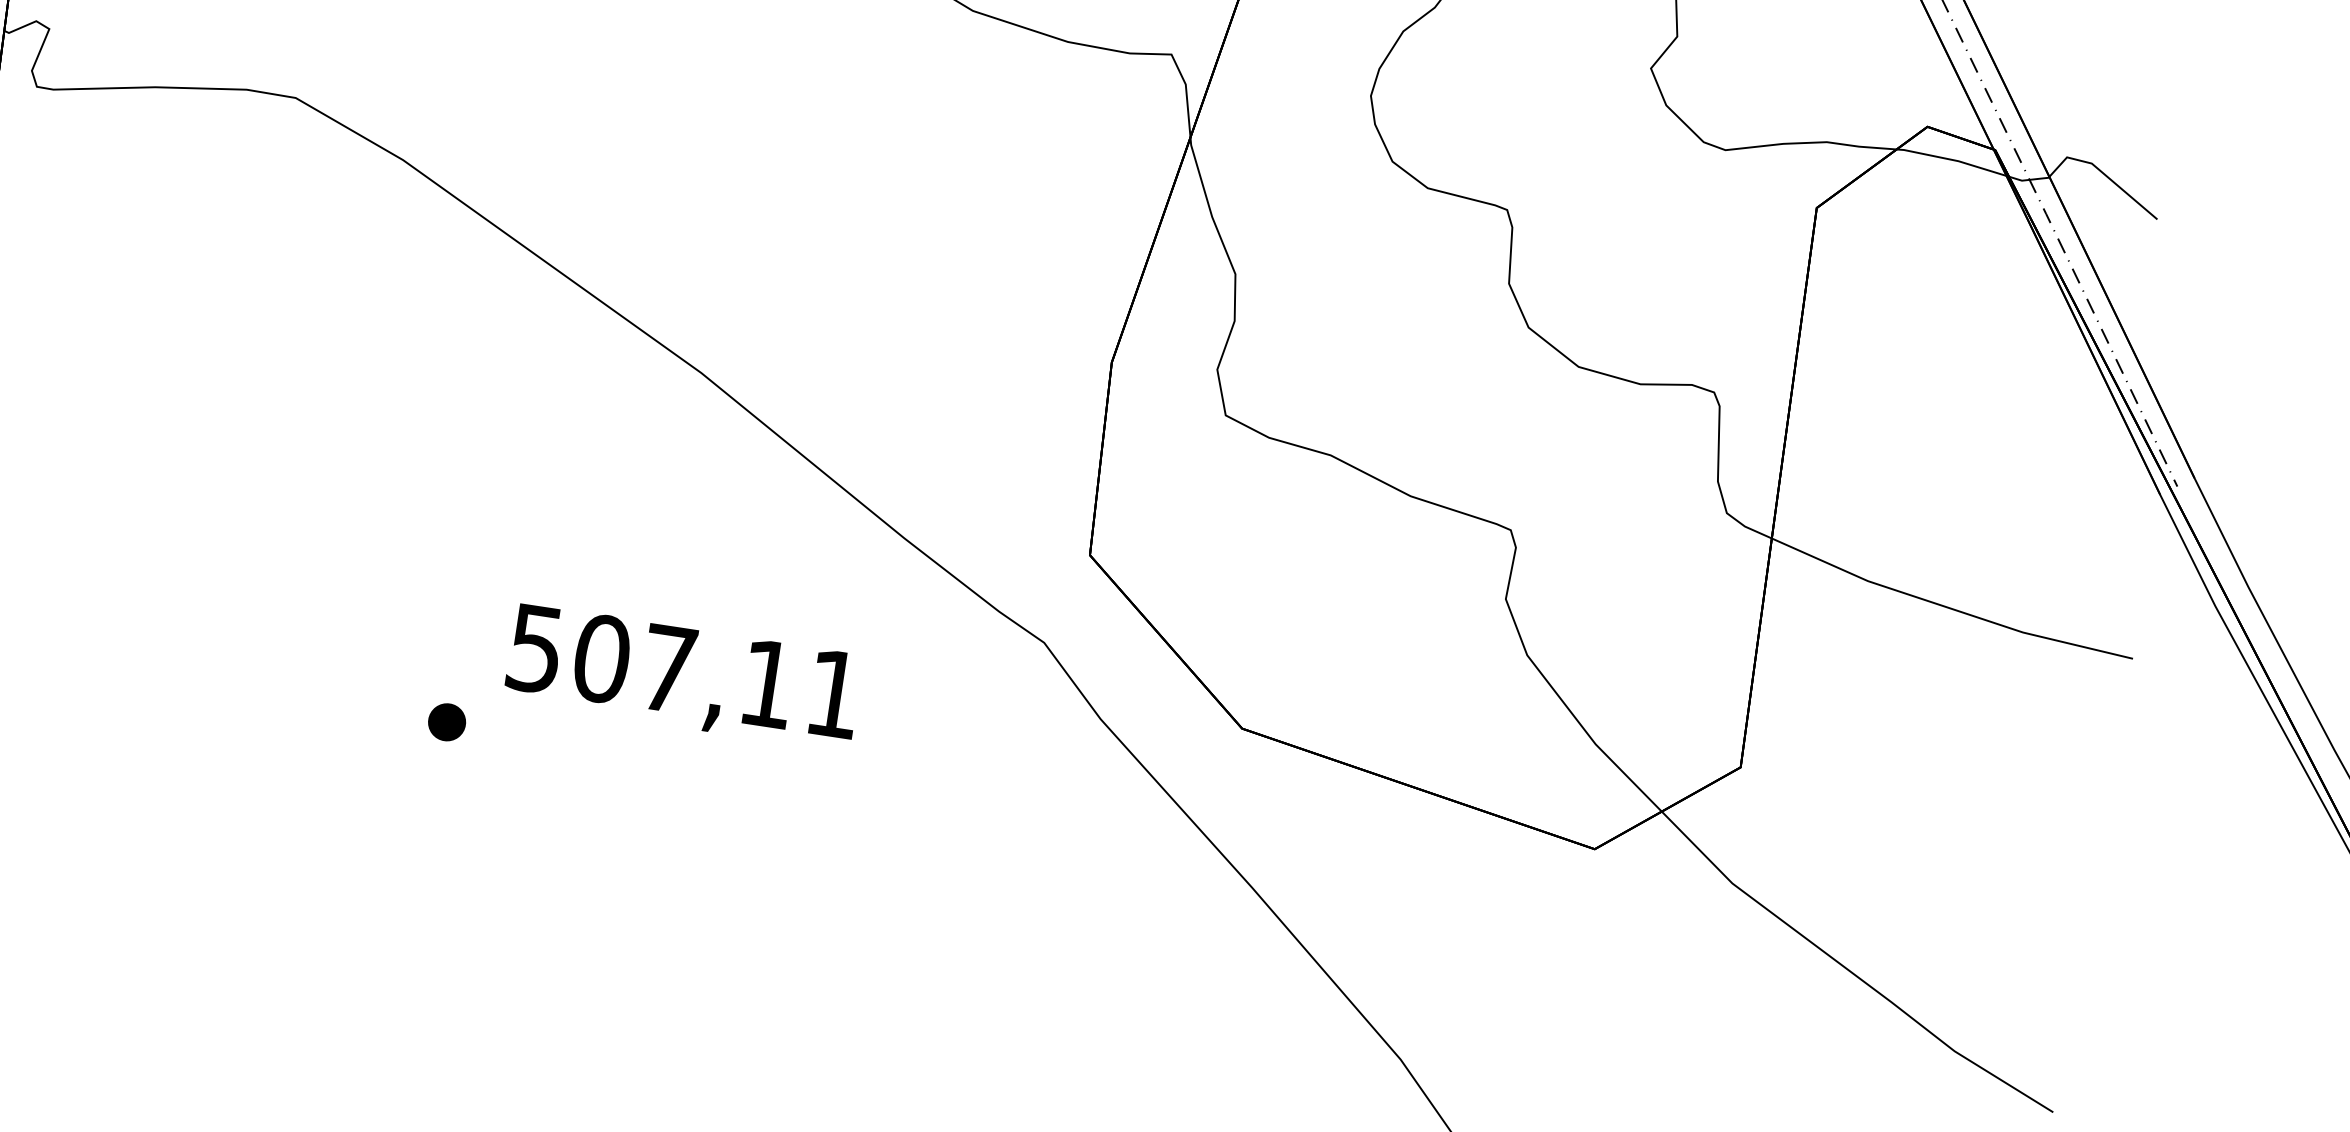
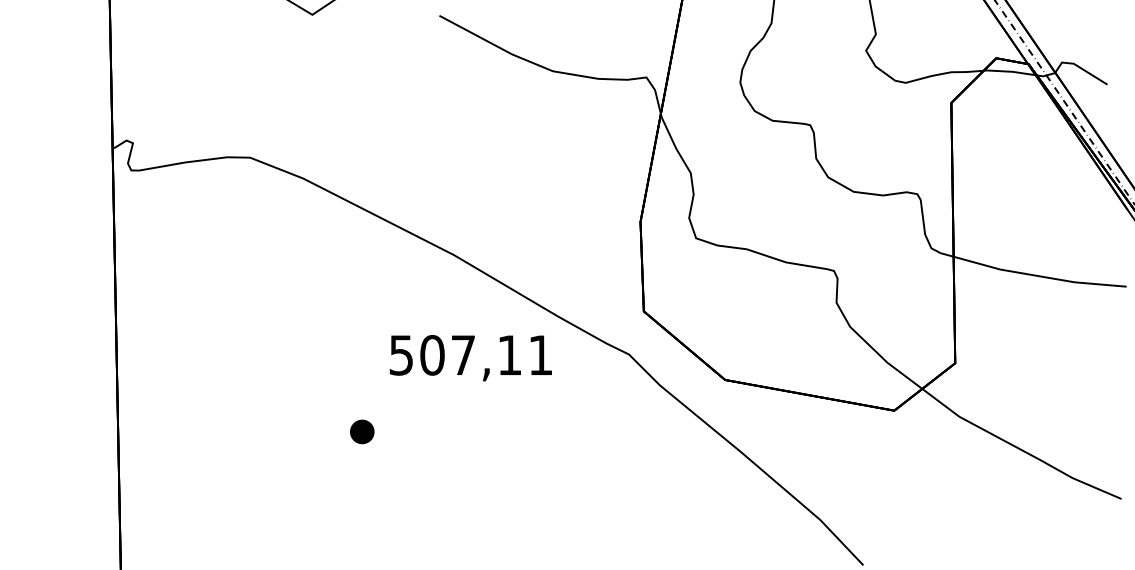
text: (682, 677) -> (470, 358), moved
part: (445, 721) -> (361, 431), size x1.4

